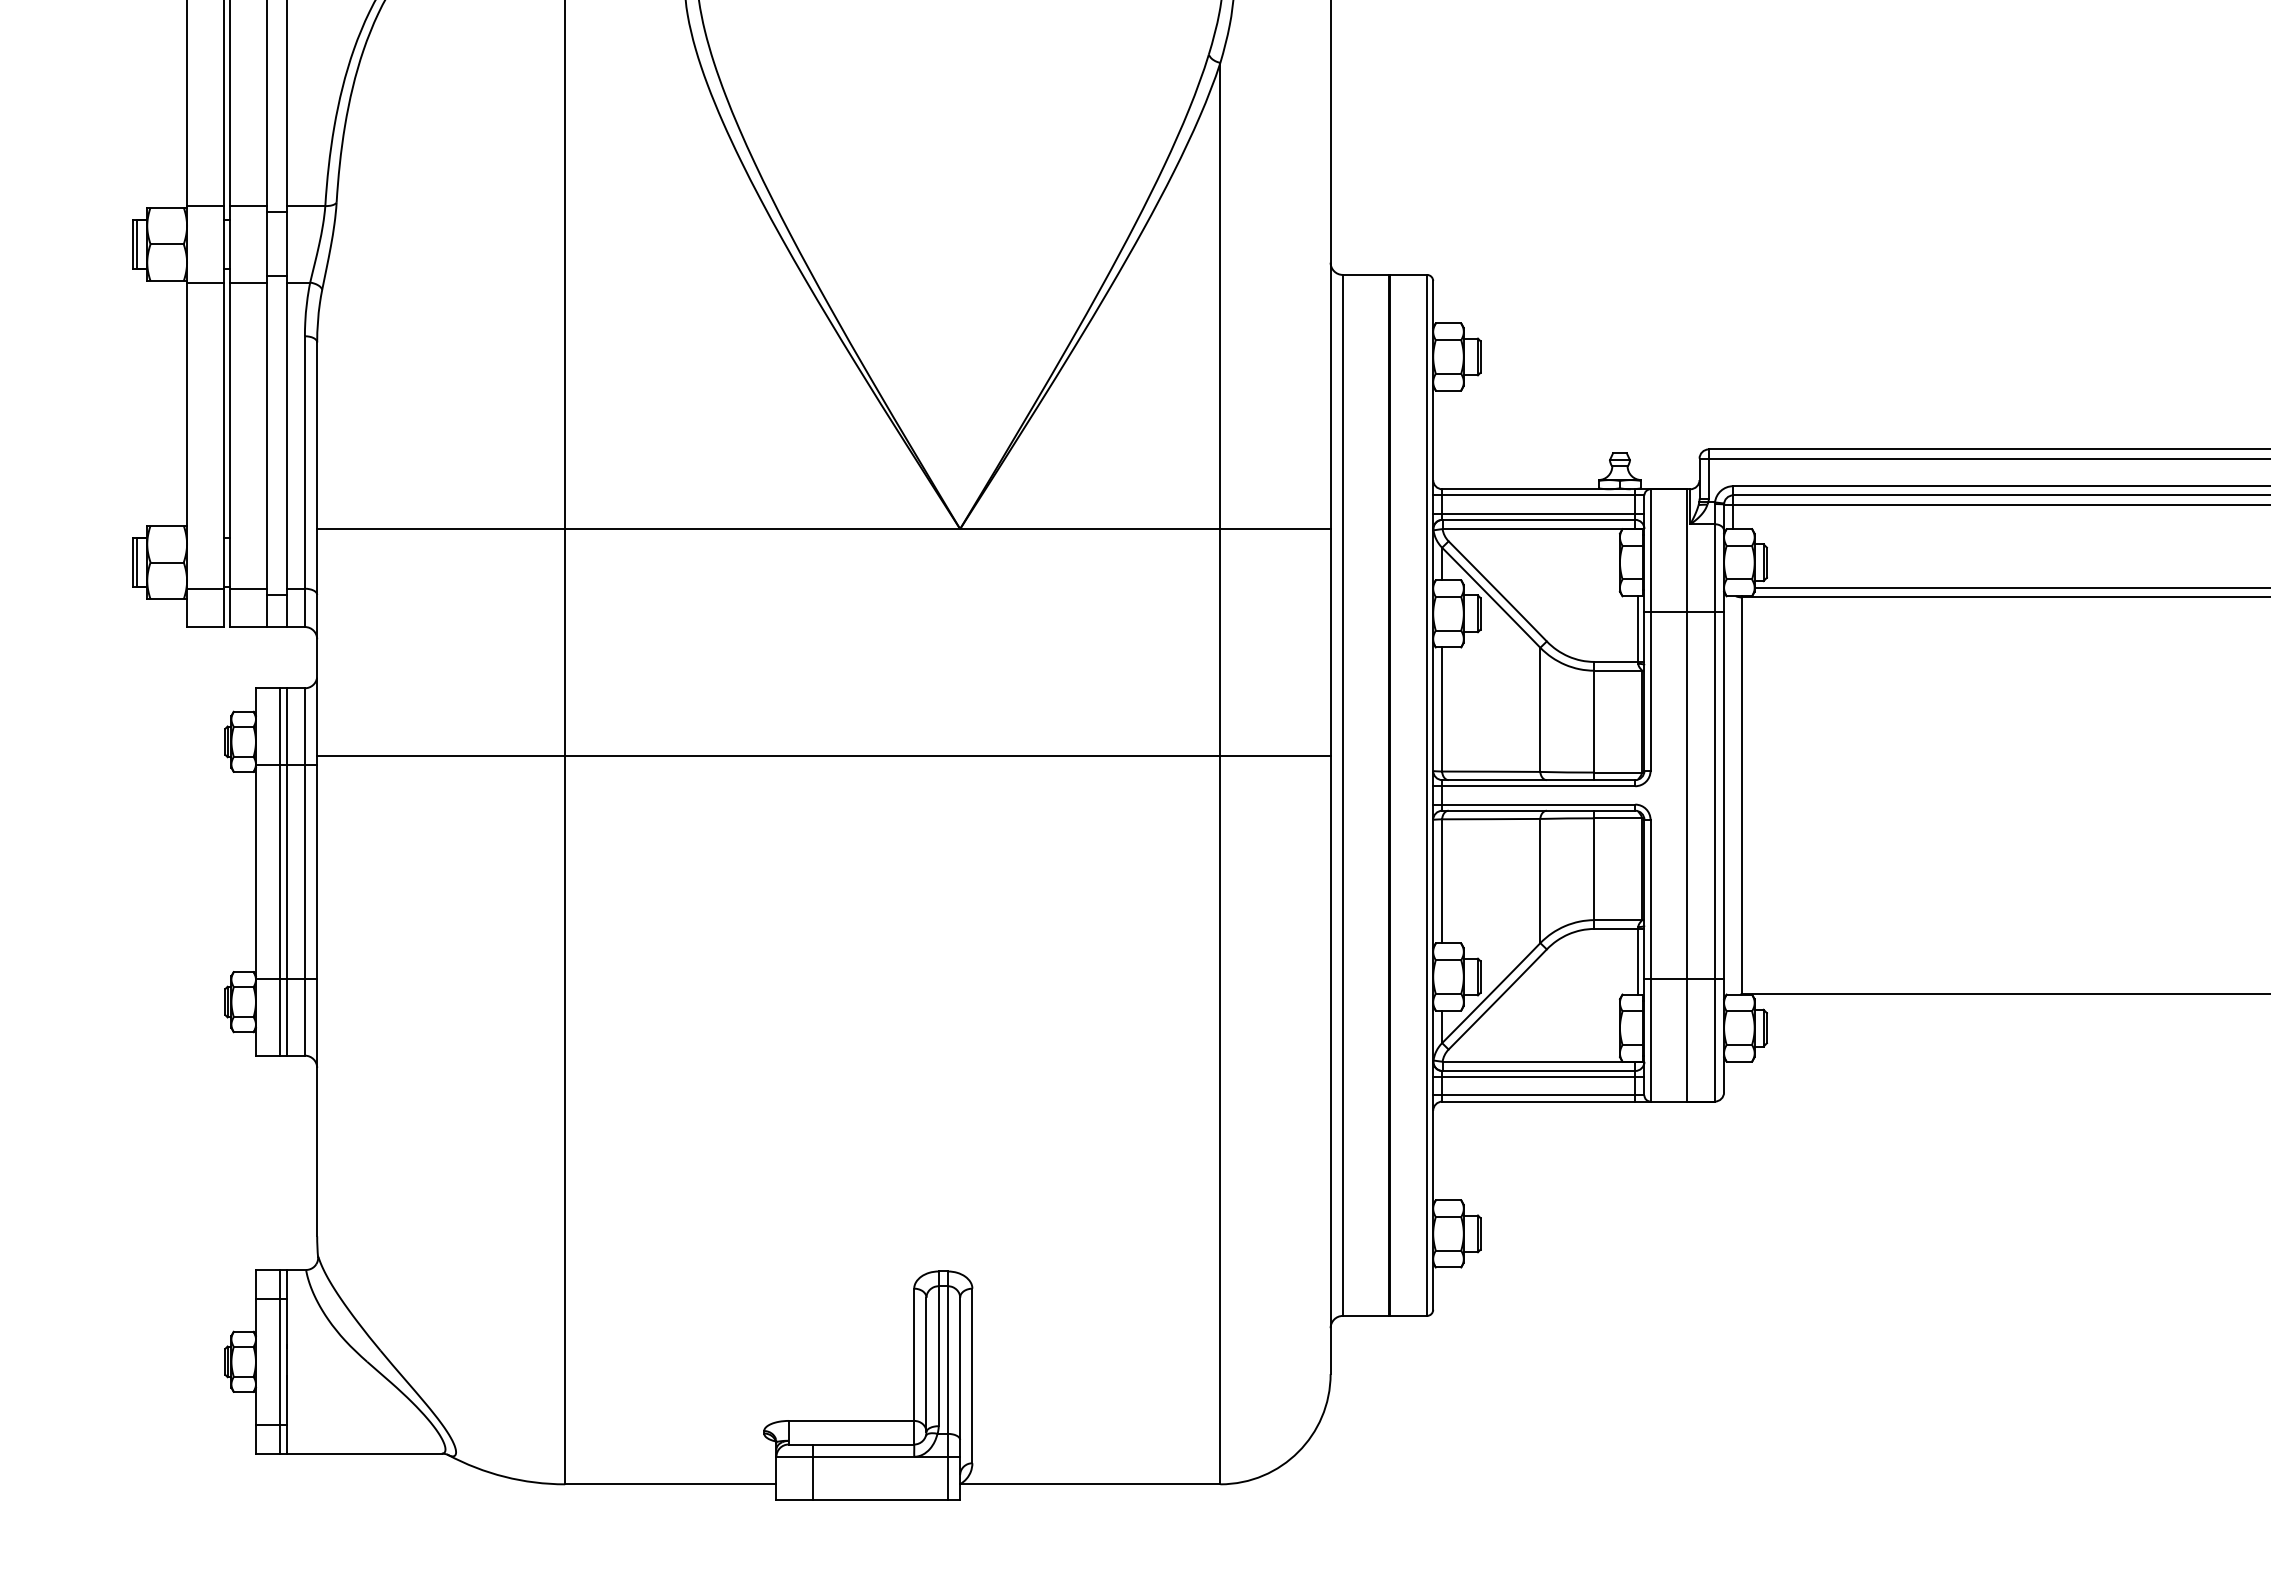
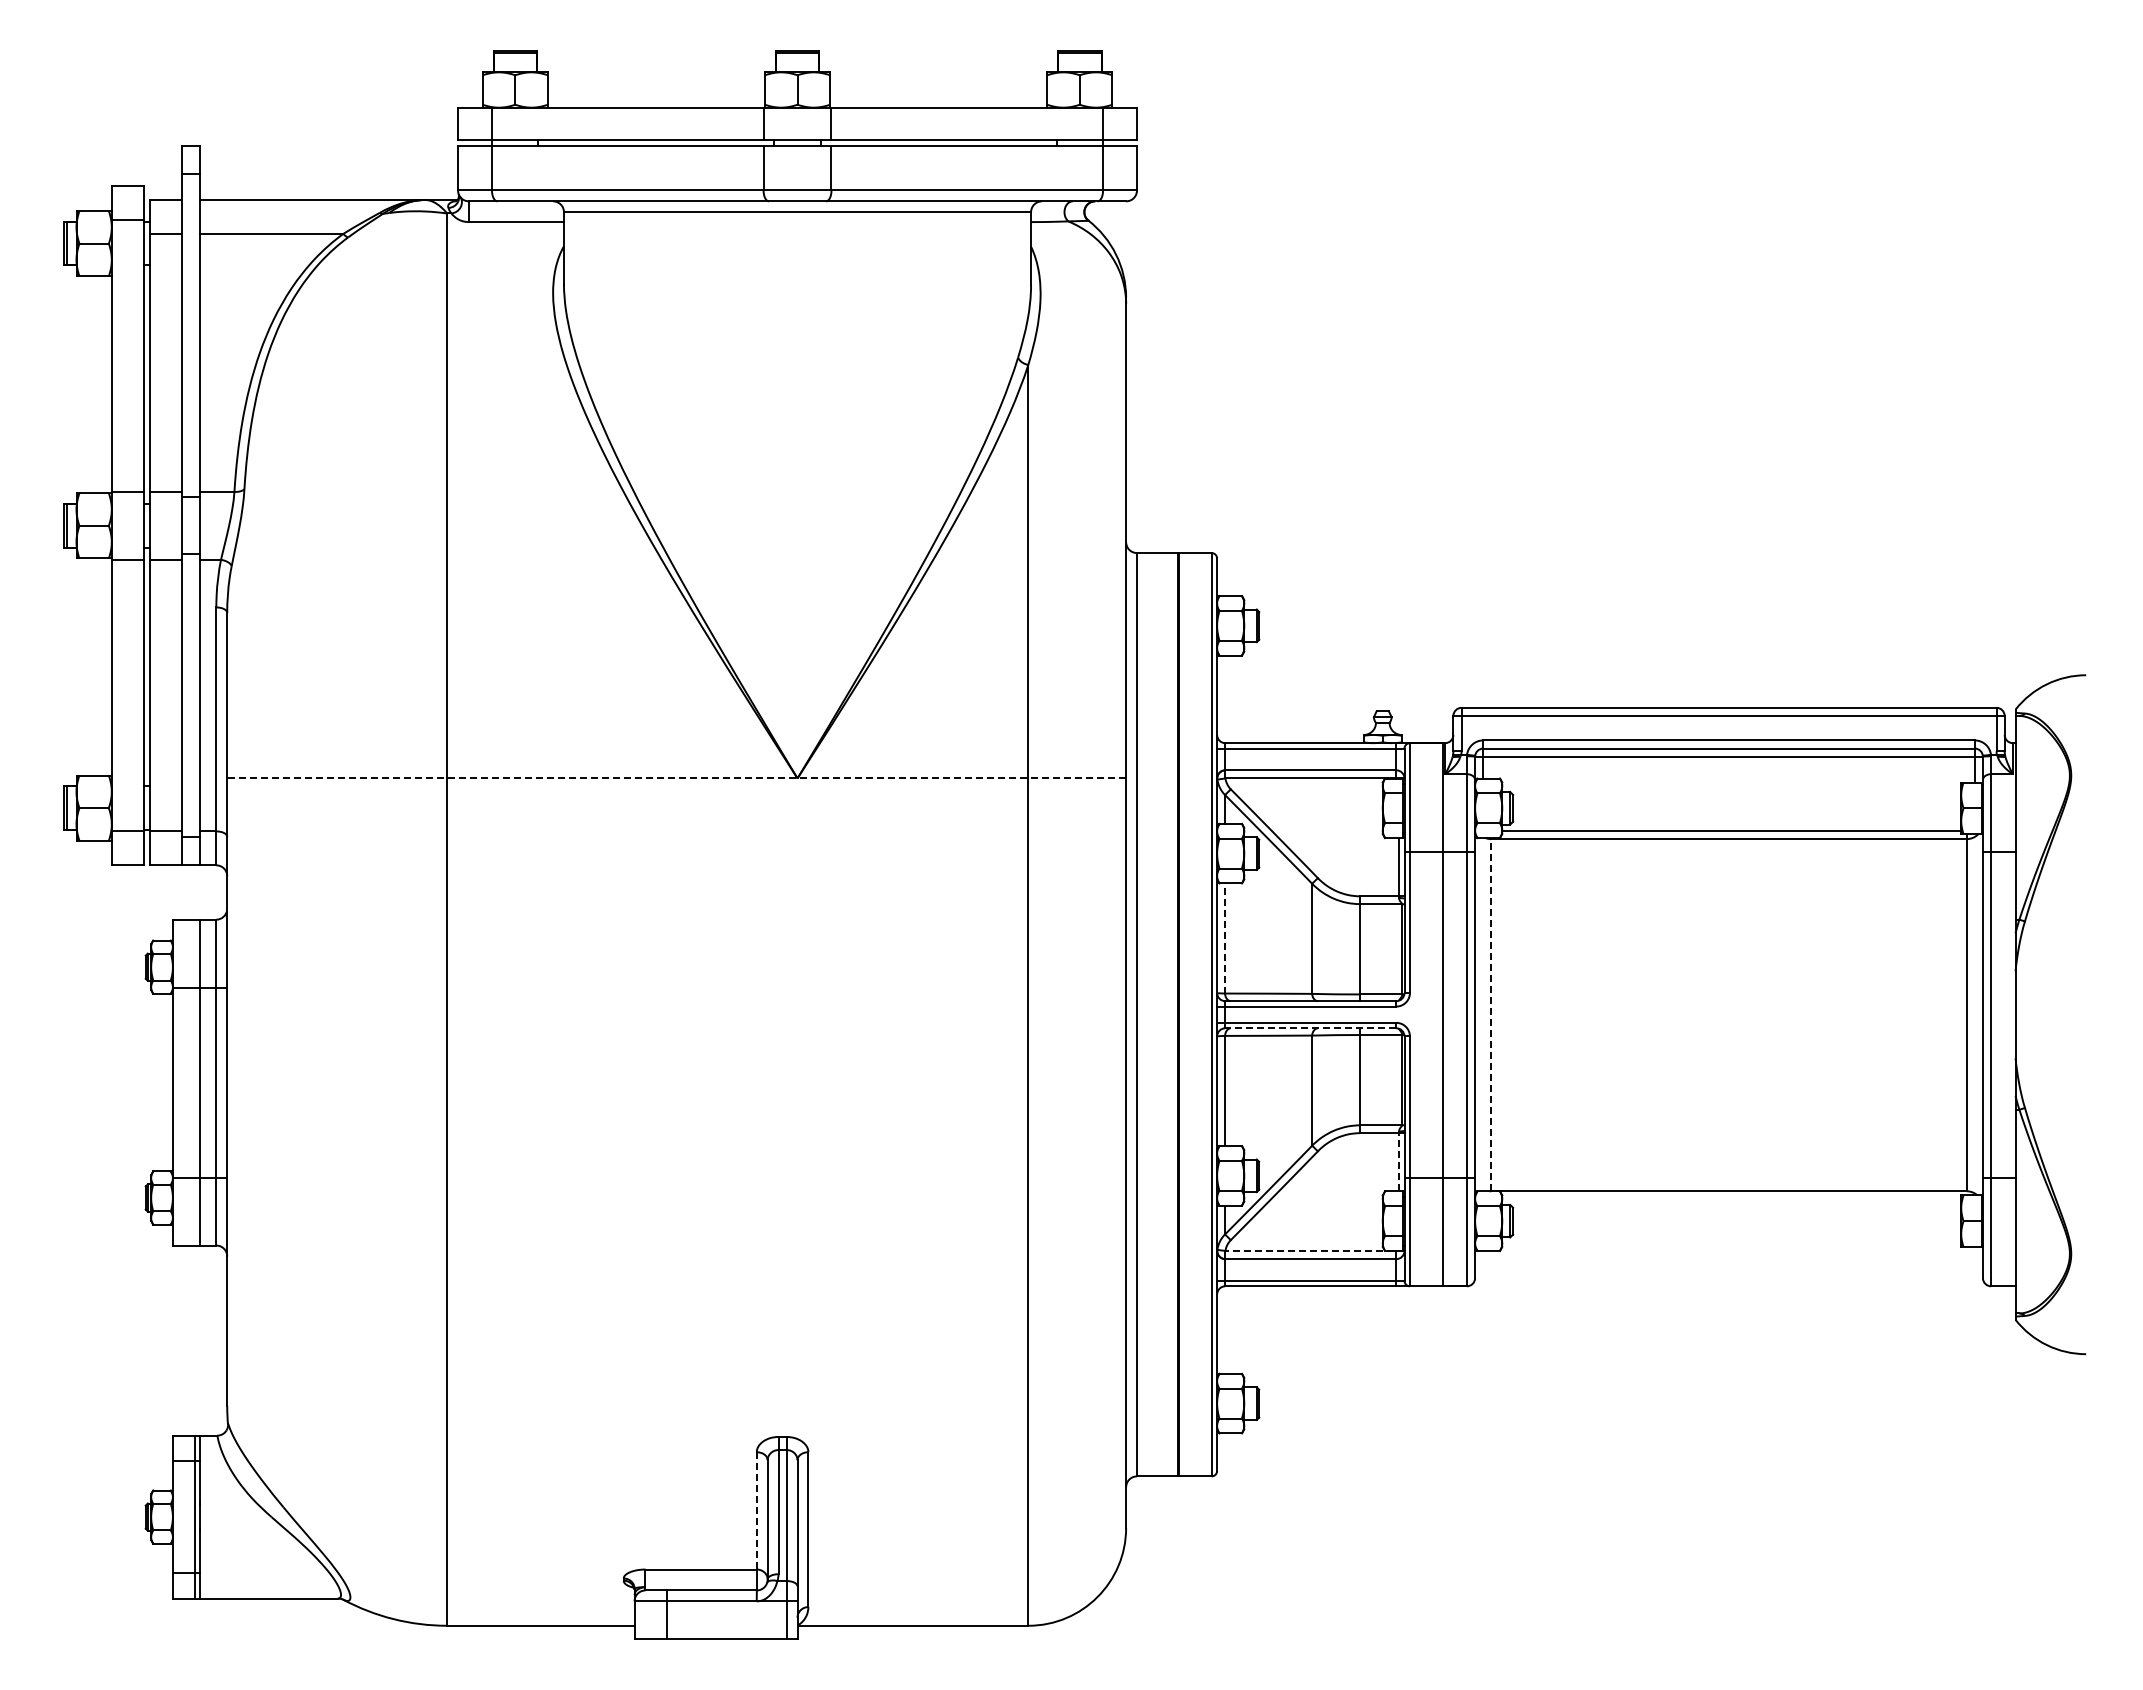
line: (1538, 513) -> (1310, 764), removed
line: (823, 529) -> (676, 778), solid -> dashed
line: (1442, 709) -> (1225, 938), solid -> dashed
line: (823, 755) -> (676, 979), removed
line: (1742, 795) -> (1491, 1014), solid -> dashed
line: (1538, 810) -> (1310, 1028), solid -> dashed
line: (280, 871) -> (194, 1082), removed
line: (1638, 960) -> (1399, 1161), solid -> dashed
line: (1542, 1062) -> (1314, 1251), solid -> dashed
line: (1538, 1077) -> (1310, 1264), removed
line: (913, 1354) -> (756, 1510), solid -> dashed

